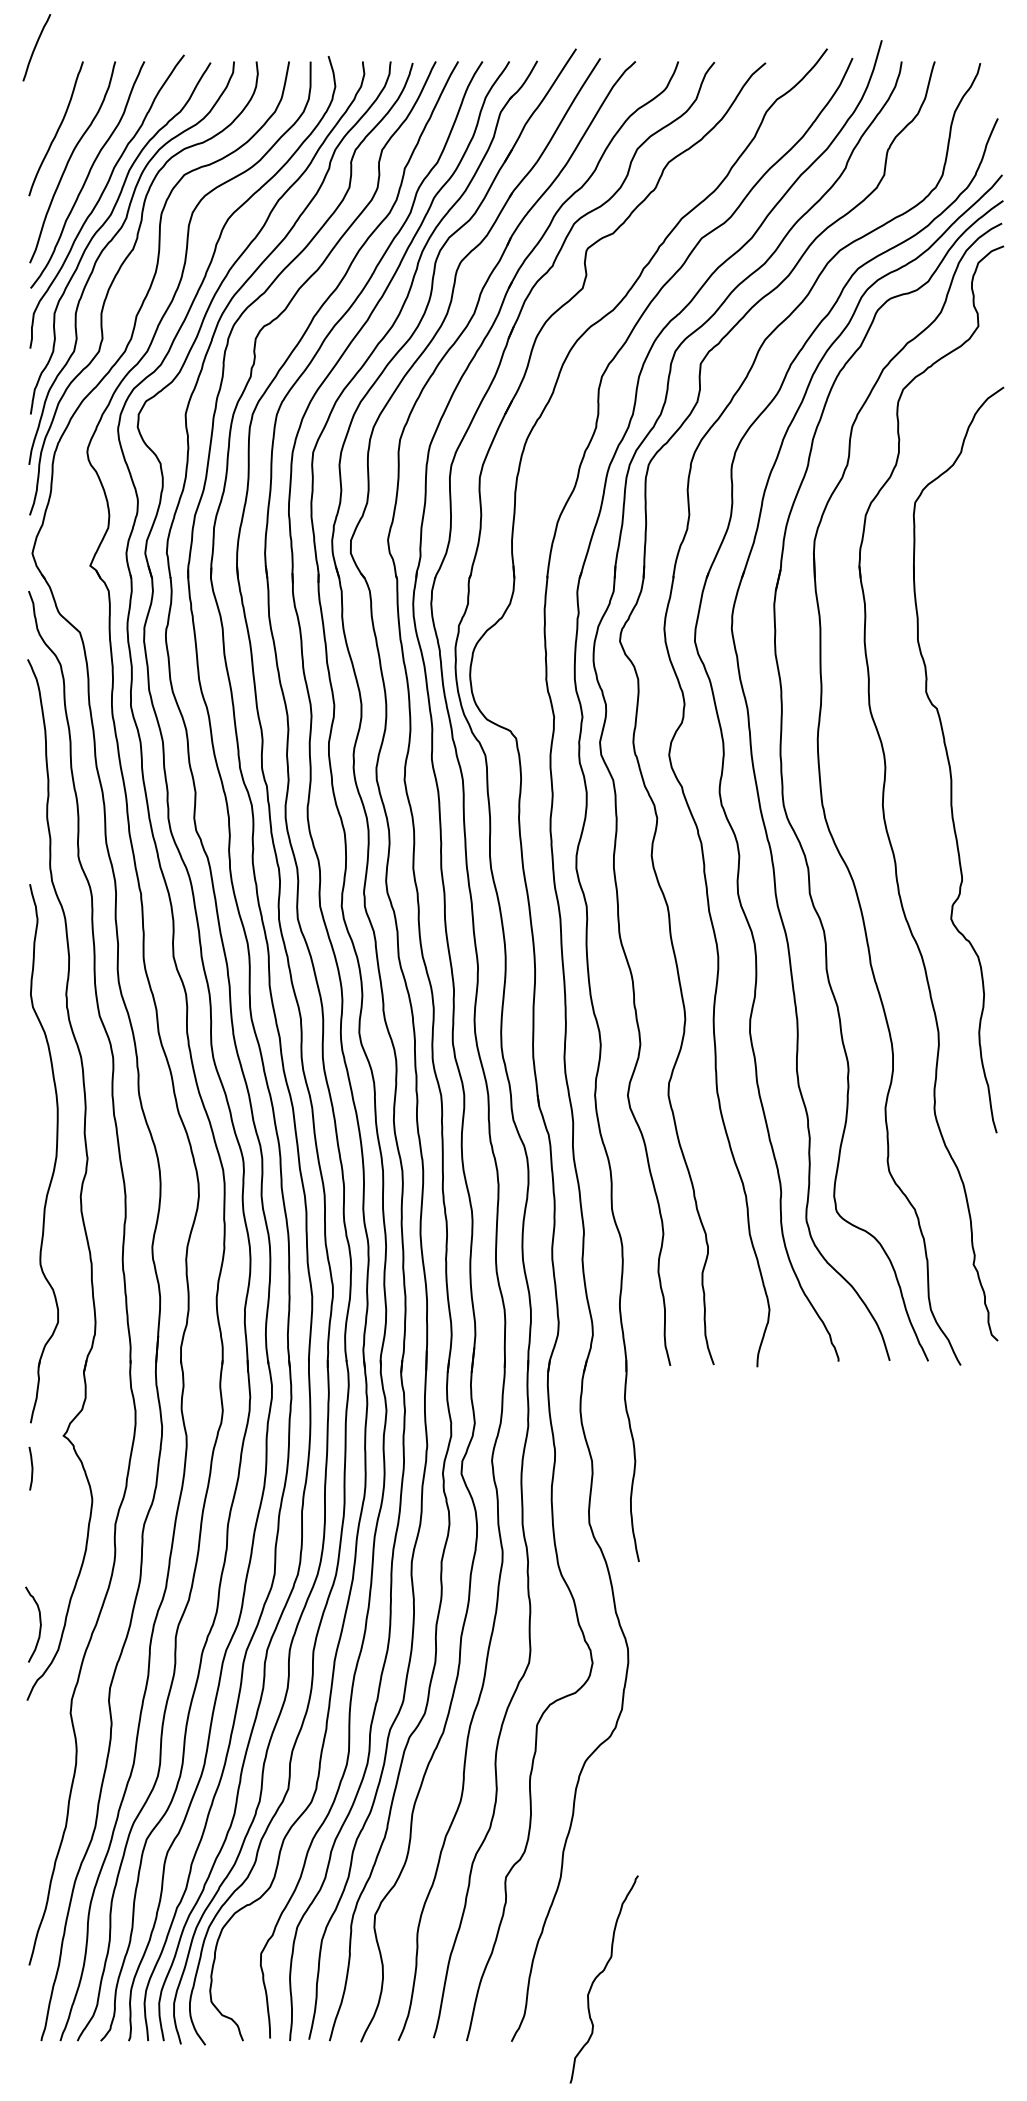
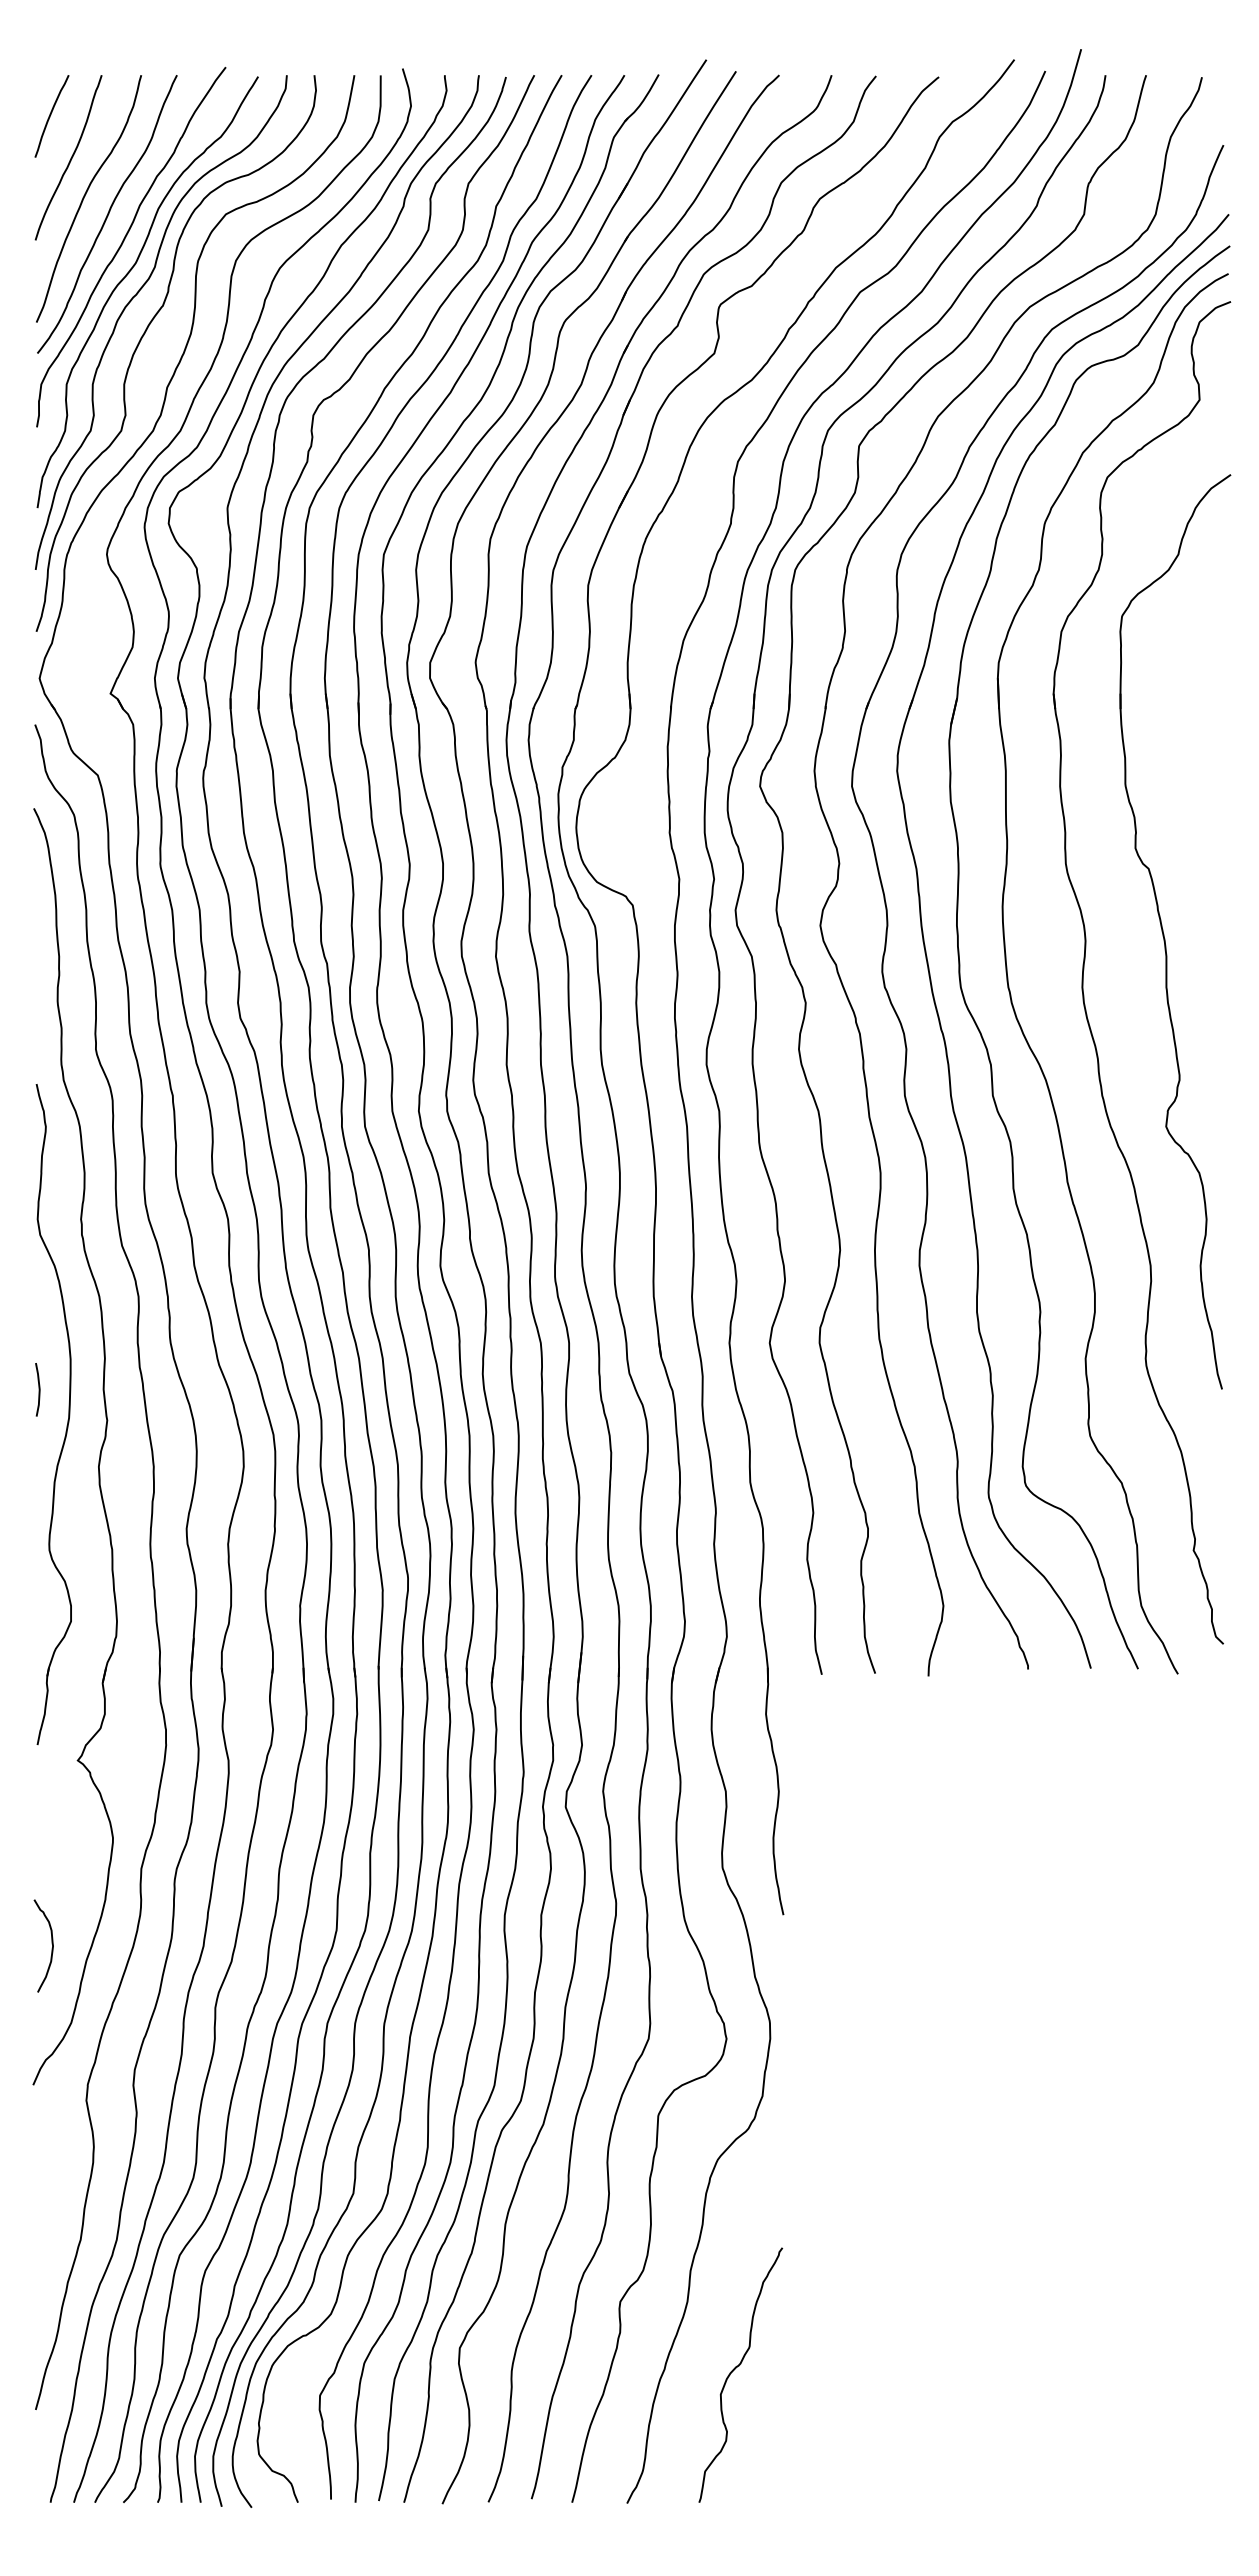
curve: (36, 47) -> (51, 115), moved
curve: (31, 1468) -> (38, 1389), moved
curve: (39, 1622) -> (51, 1943), moved
curve: (599, 1974) -> (735, 2369), moved

